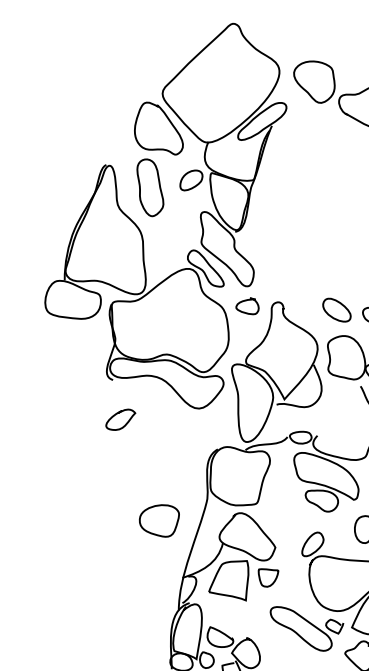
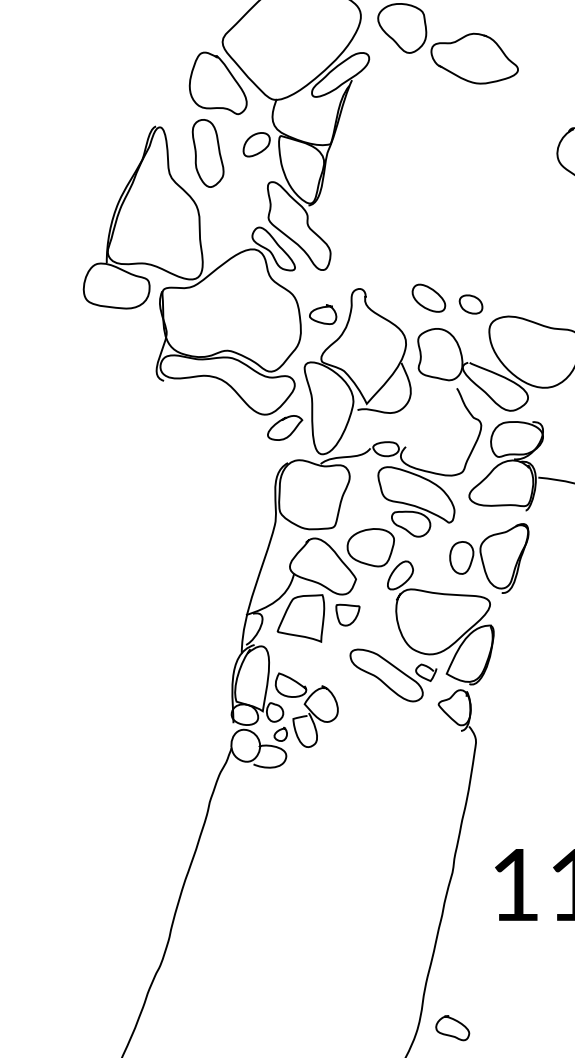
curve: (247, 301) -> (323, 308), moved
curve: (117, 414) -> (281, 421), moved
part: (159, 520) -> (370, 547), moved

